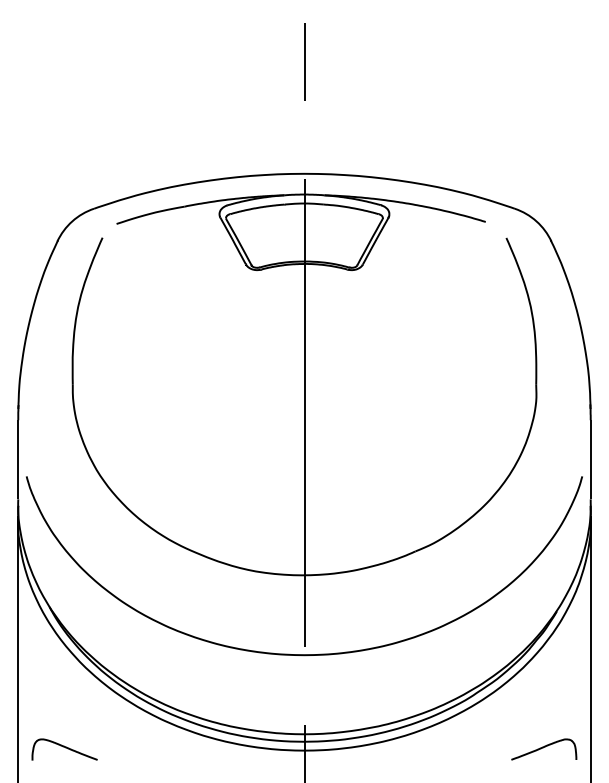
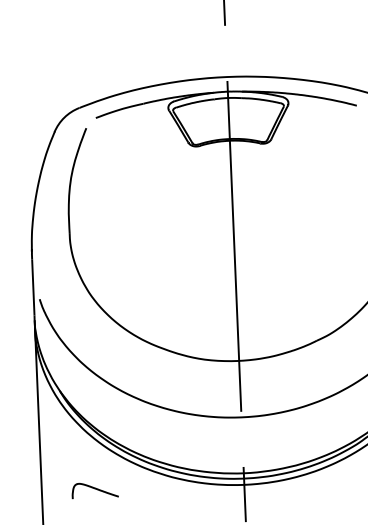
curve: (65, 748) -> (95, 489), moved

